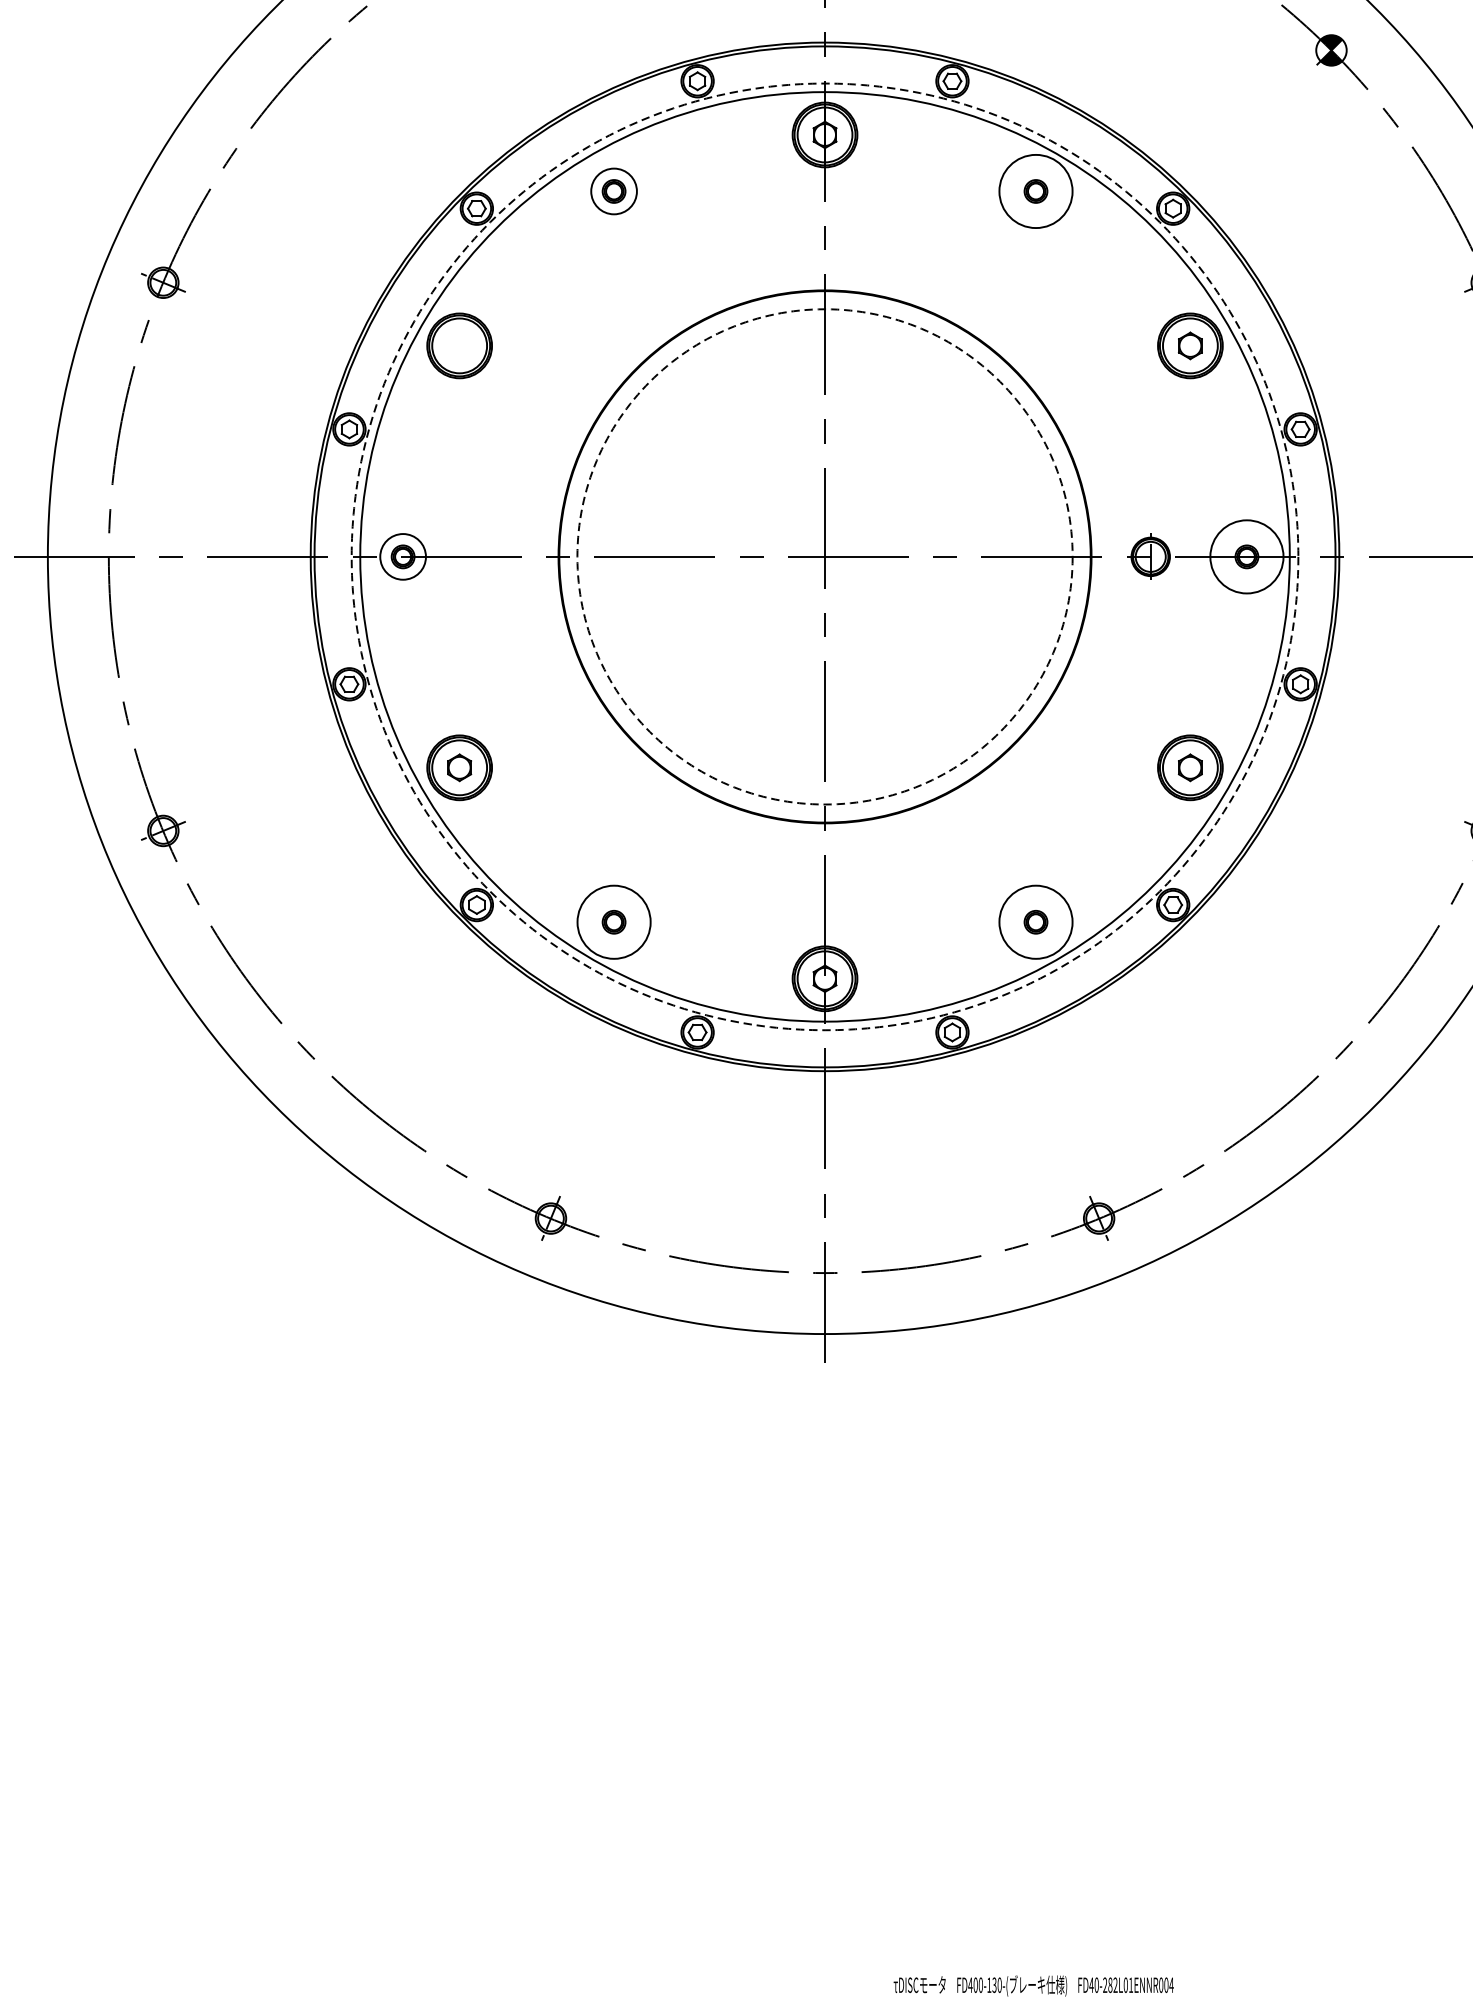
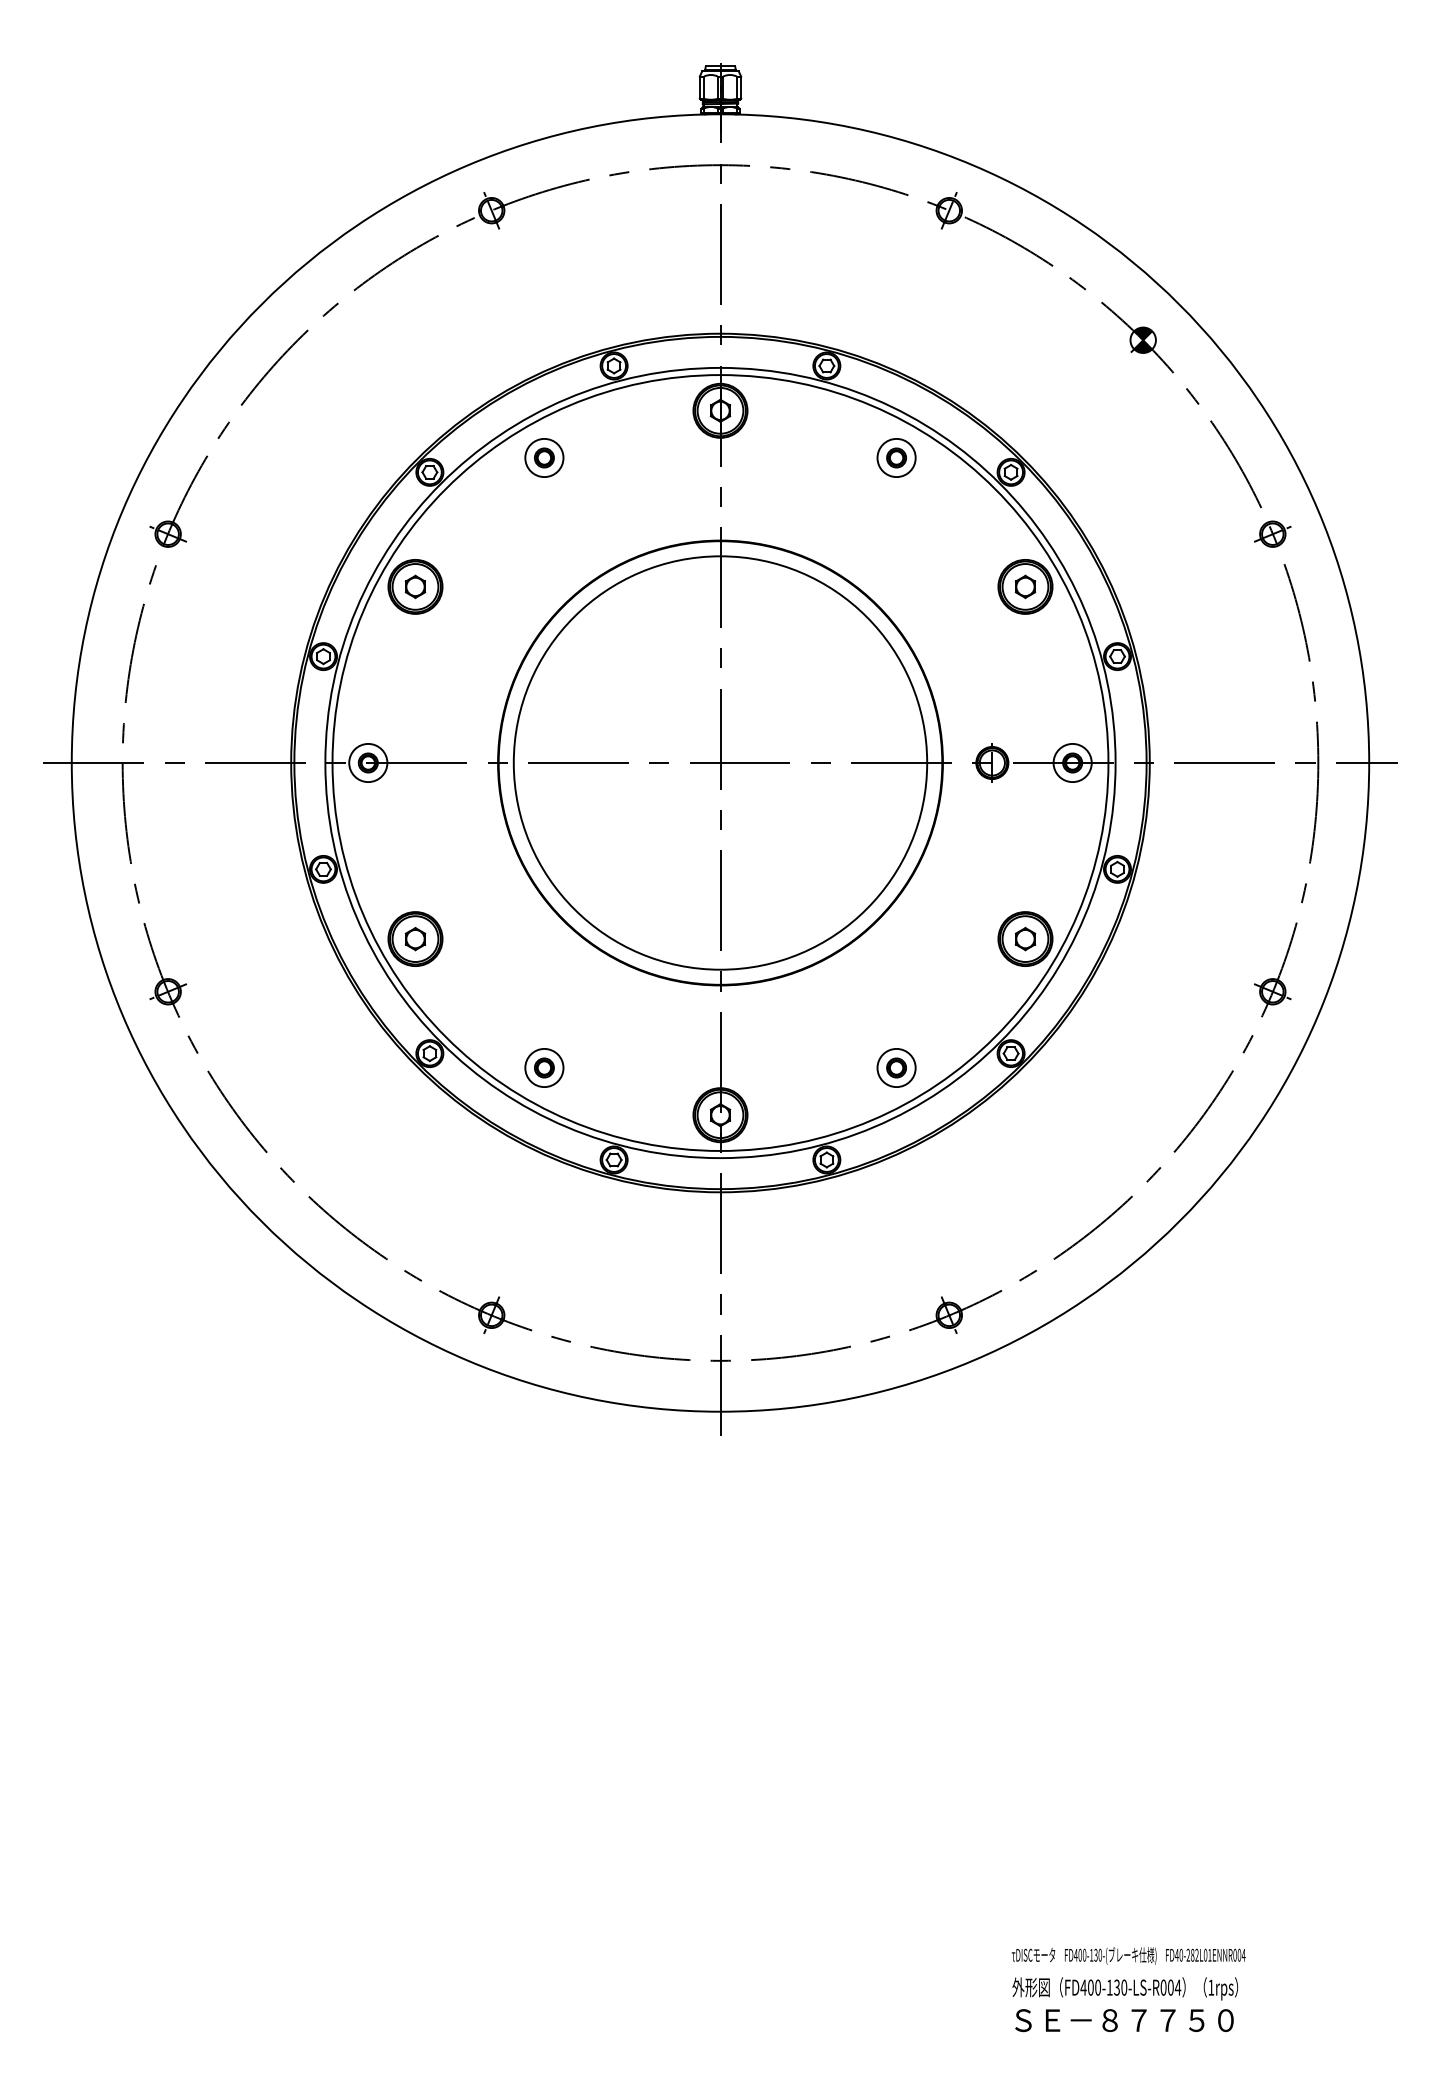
circle: (1035, 190) -> (896, 457), size x0.62
part: (459, 345) -> (415, 586), added
circle: (825, 556) -> (720, 762), dashed -> solid
circle: (825, 556) -> (720, 762), dashed -> solid
circle: (1246, 556) -> (1072, 762), size x0.62
circle: (614, 921) -> (544, 1067), size x0.62
circle: (1035, 921) -> (896, 1067), size x0.62
text: (1033, 1985) -> (1128, 1955), moved

